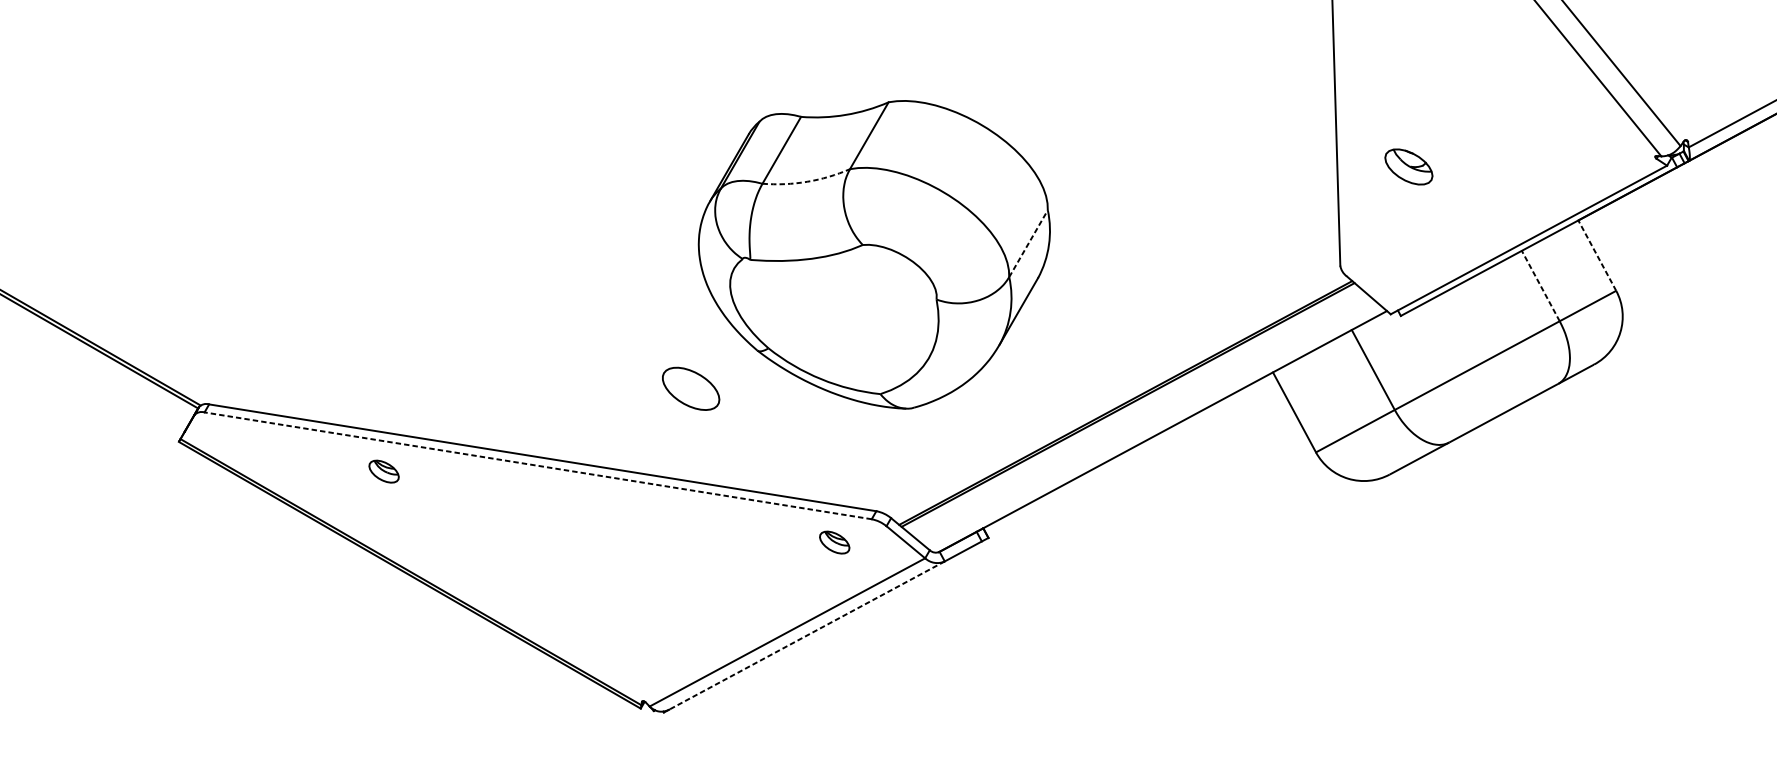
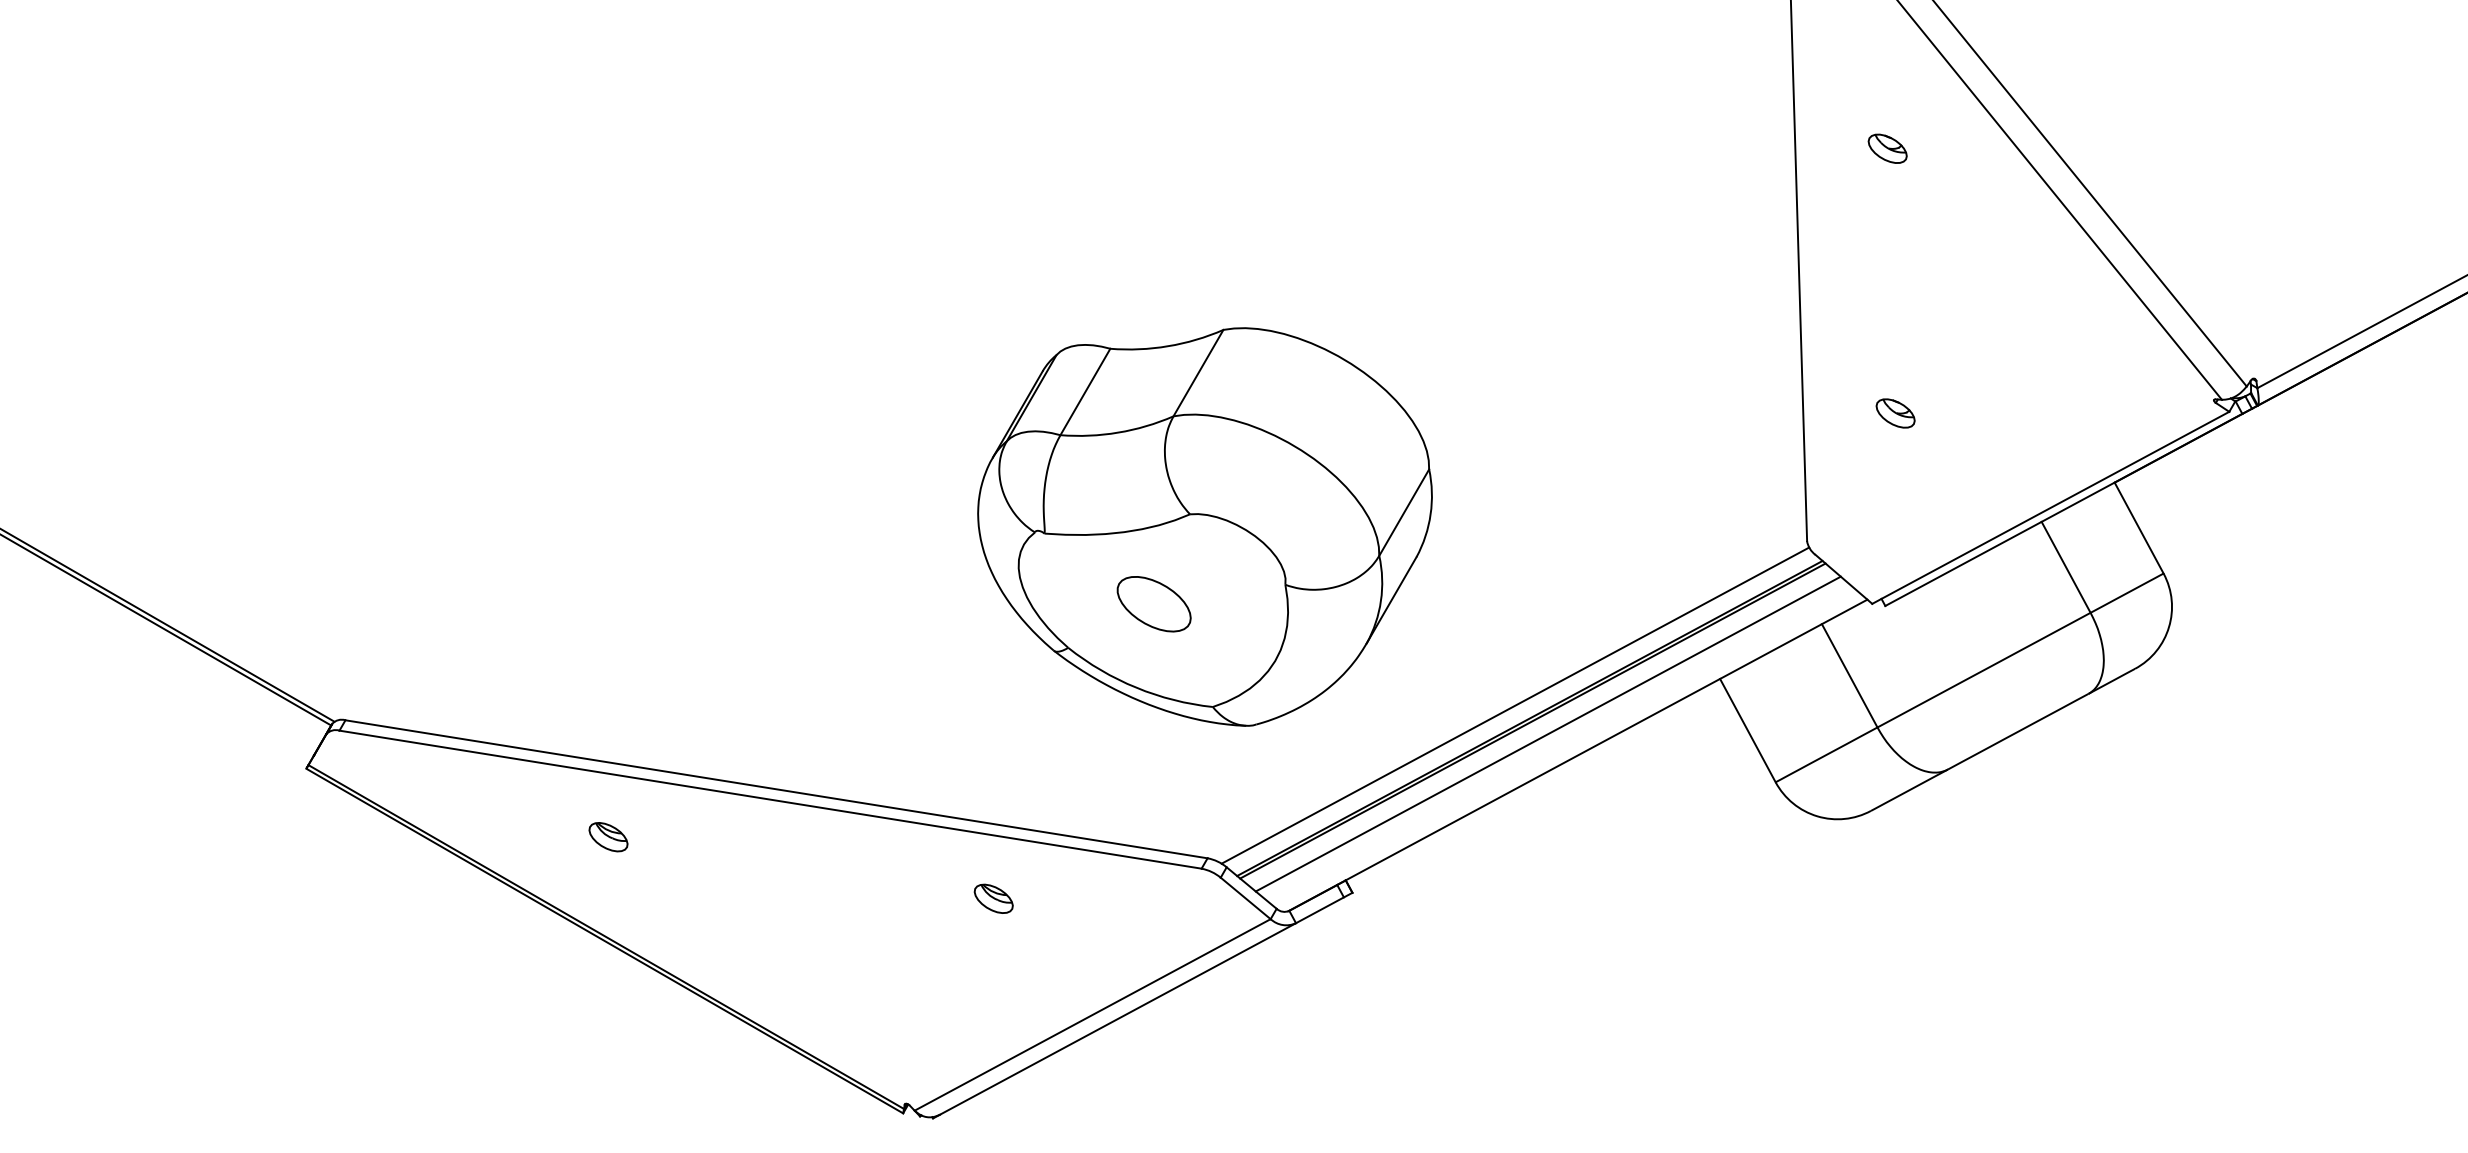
part: (1408, 166) -> (1895, 413), size x0.62
arc: (807, 181) -> (1118, 432), dashed -> solid
line: (1028, 243) -> (1404, 512), dashed -> solid
line: (1597, 255) -> (2139, 528), dashed -> solid
line: (1541, 286) -> (2066, 567), dashed -> solid
part: (690, 389) -> (1153, 604), moved
line: (1114, 392) -> (1515, 705), added
line: (1139, 414) -> (1547, 733), added
line: (538, 465) -> (770, 799), dashed -> solid
part: (384, 471) -> (608, 837), moved
part: (834, 542) -> (993, 898), moved
line: (806, 635) -> (1117, 1019), dashed -> solid

